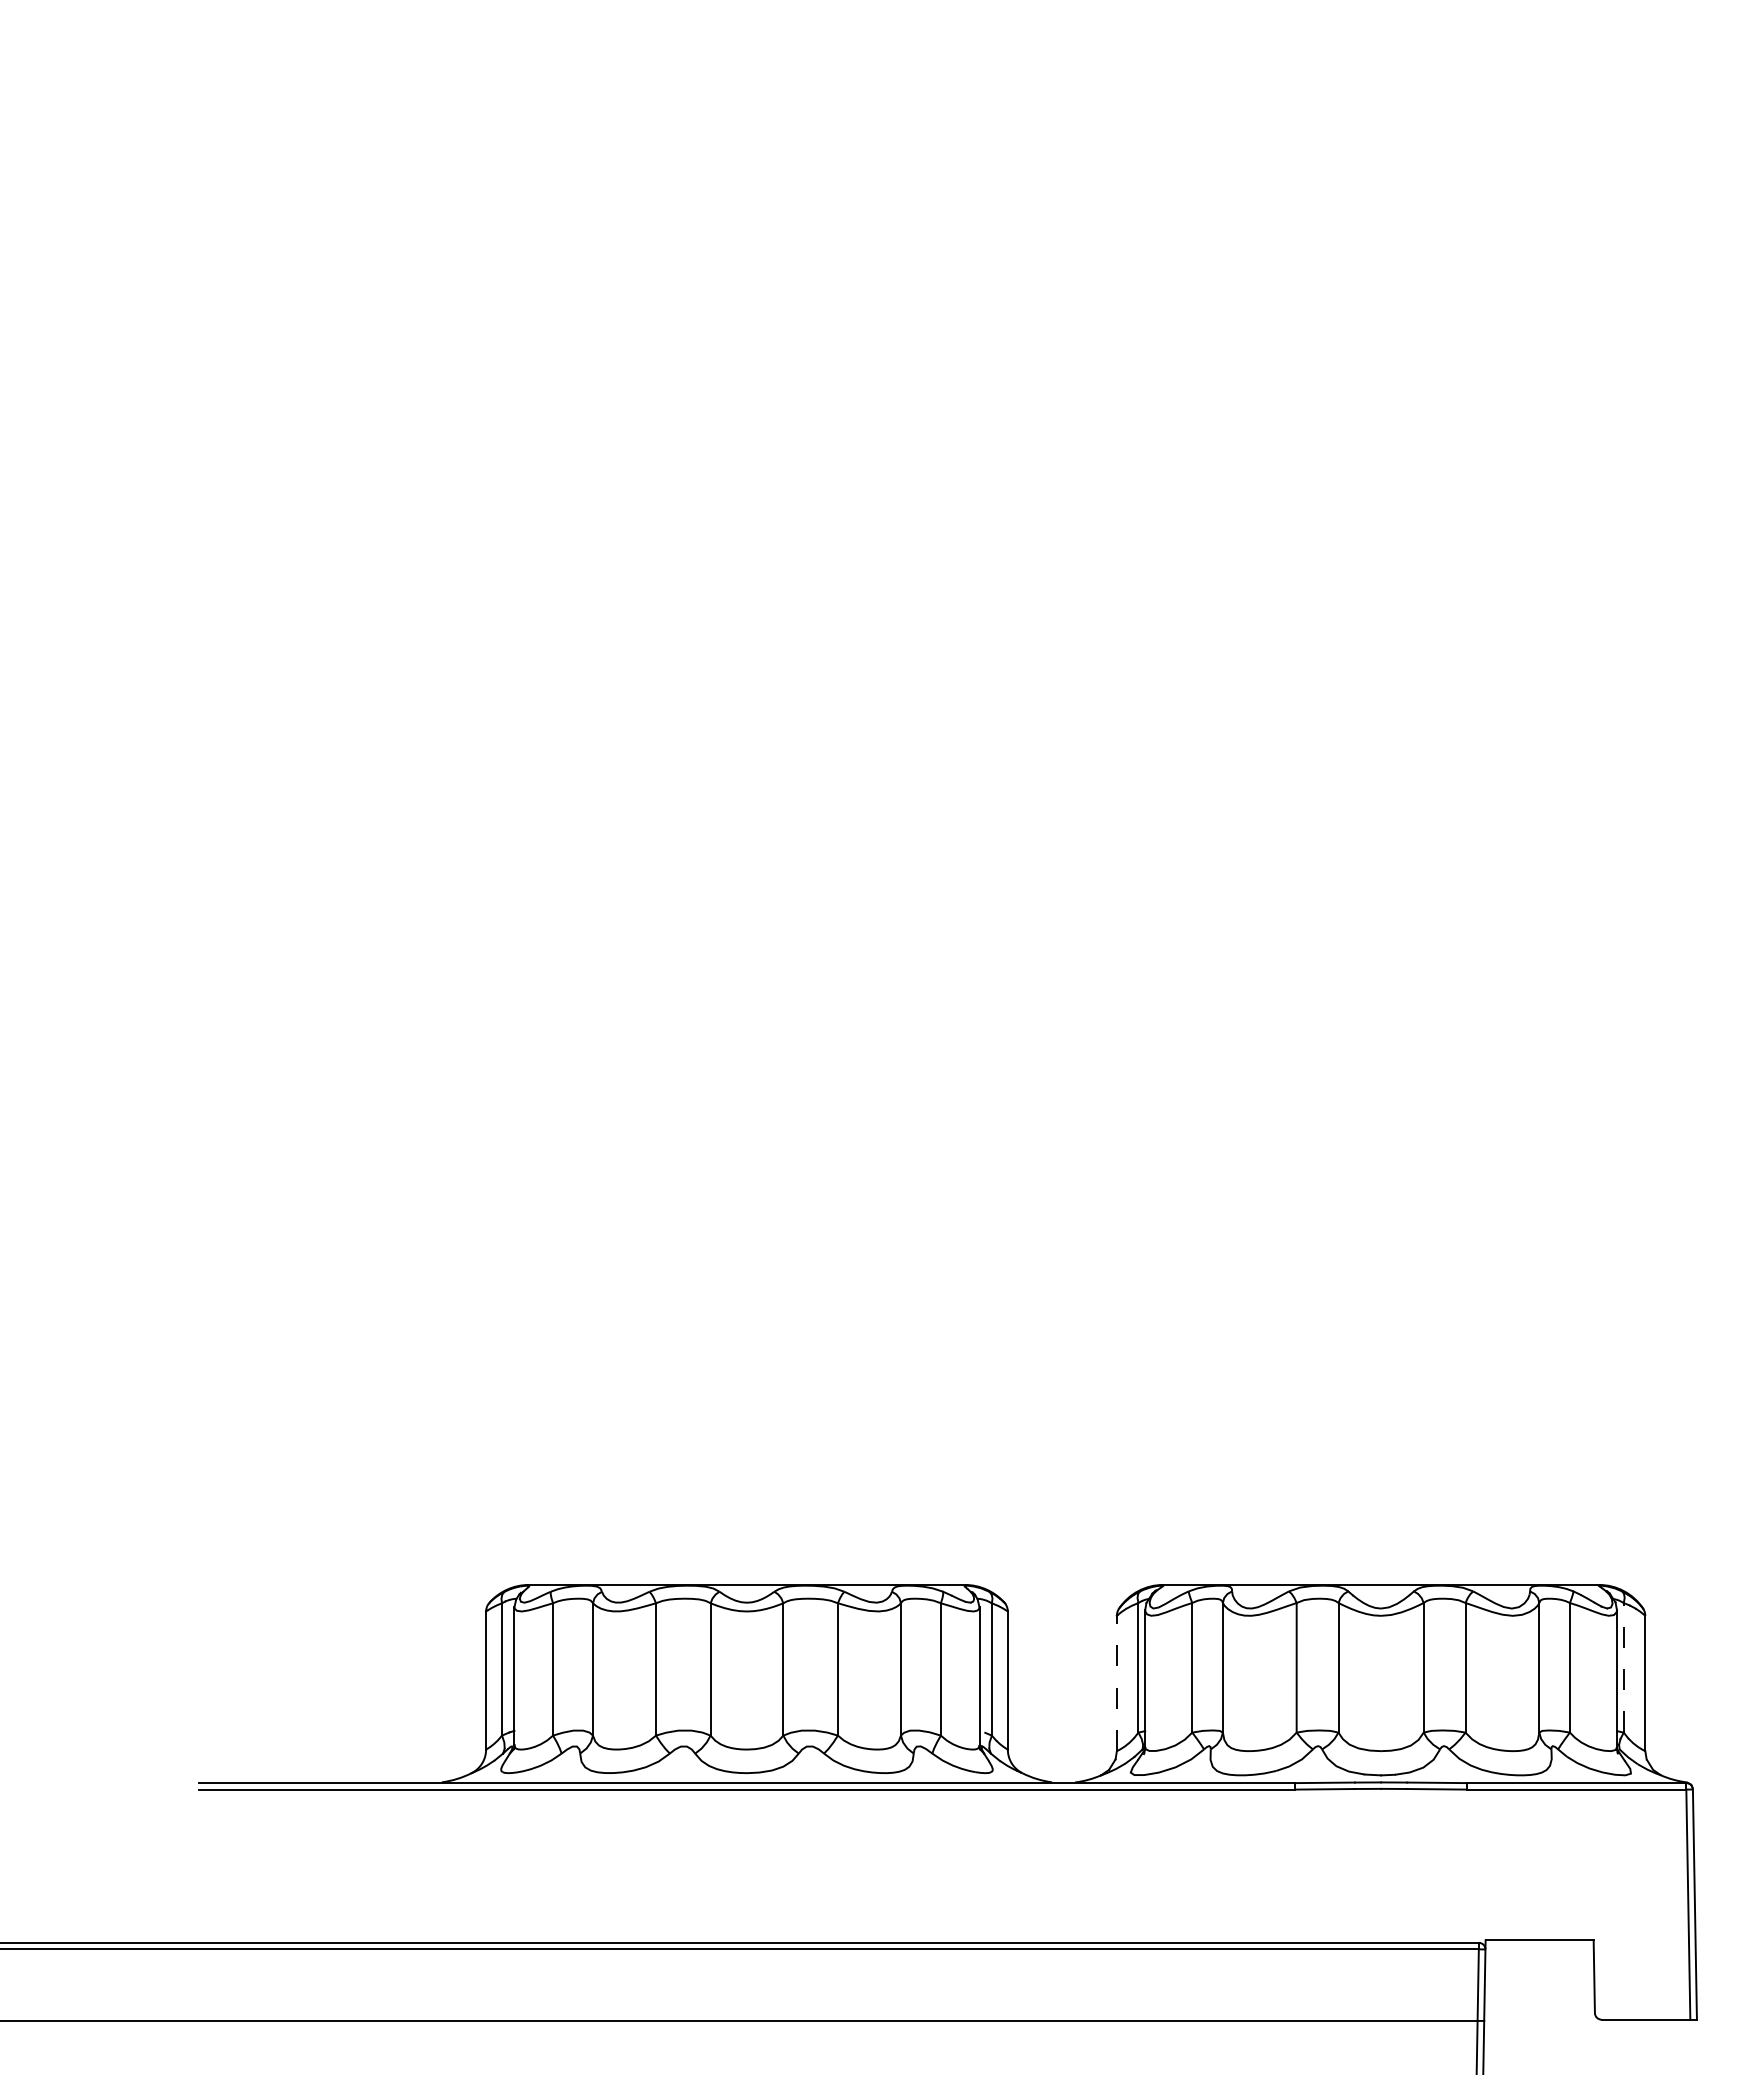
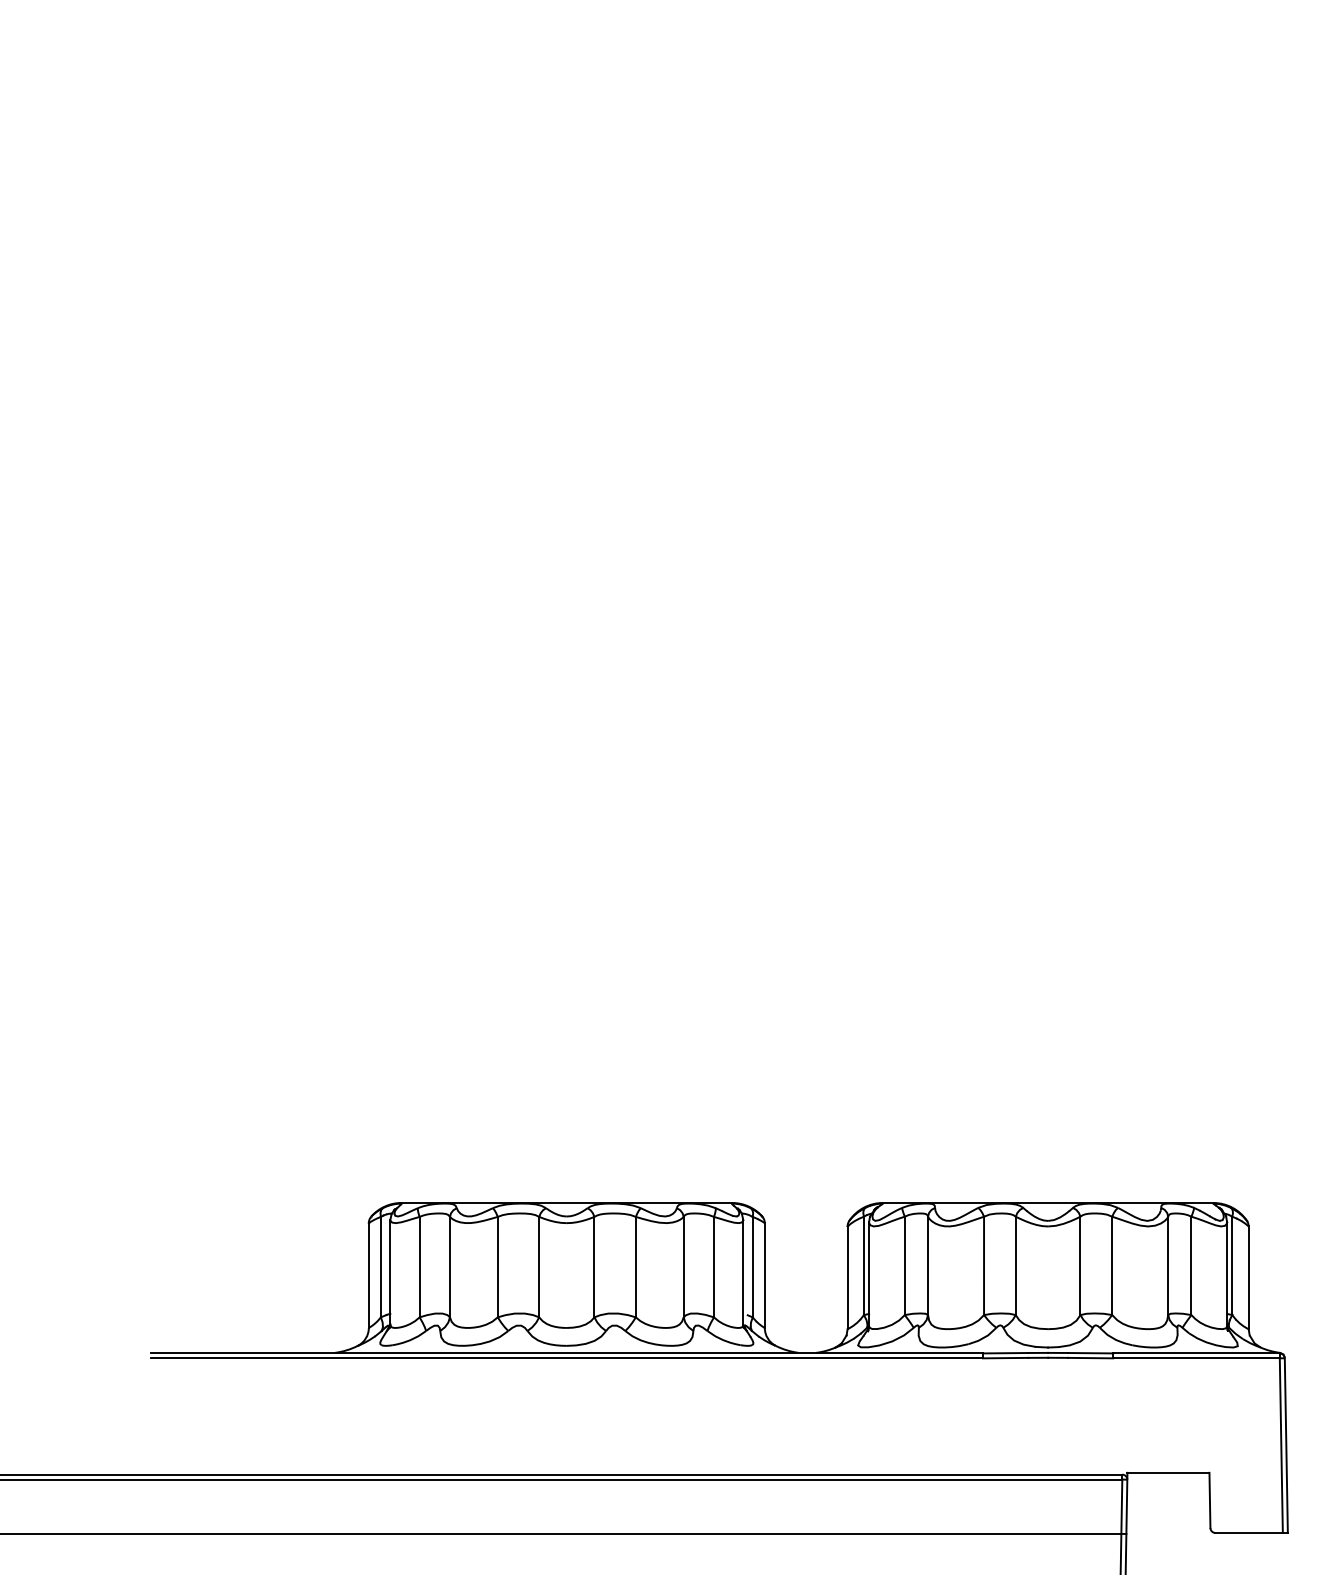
line: (1623, 1667) -> (1232, 1265), dashed -> solid
line: (1116, 1683) -> (847, 1277), dashed -> solid

